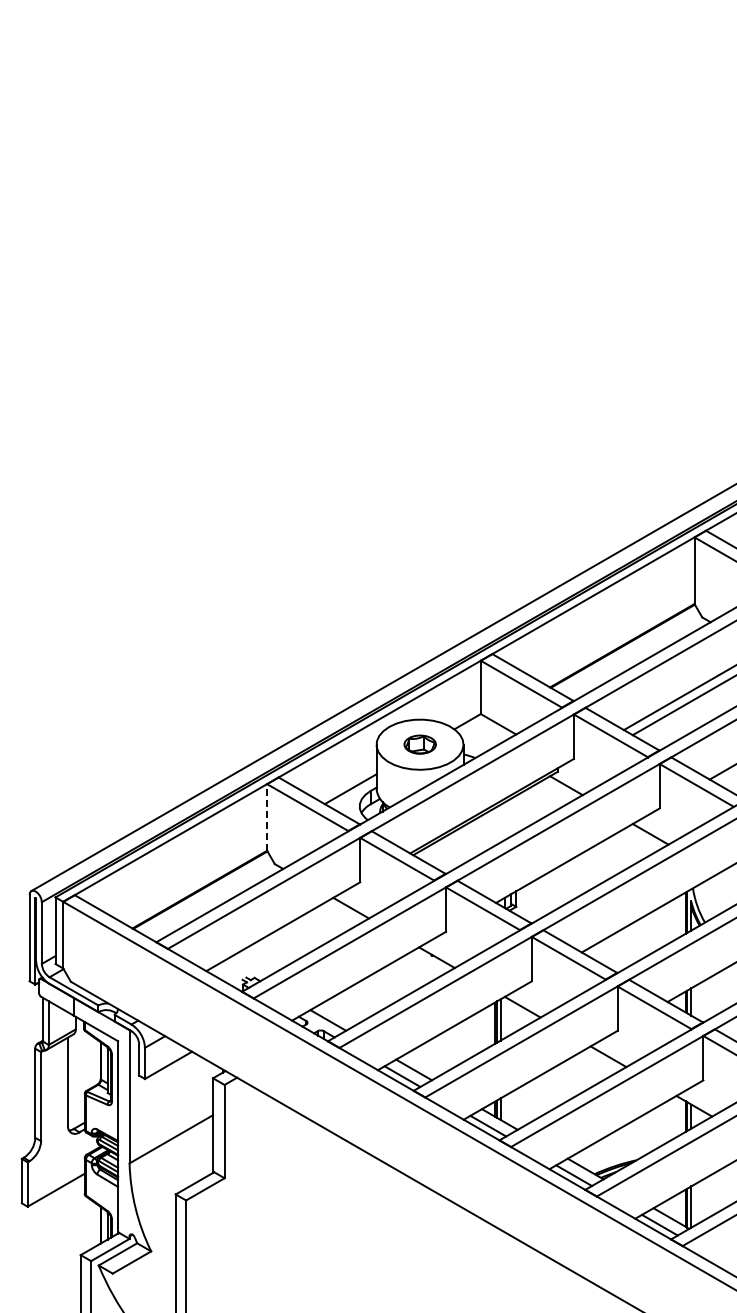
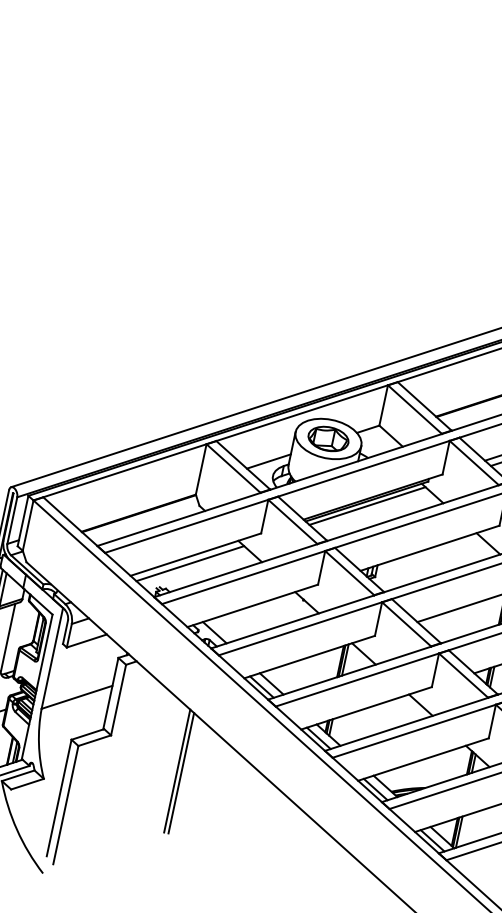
part: (420, 744) -> (328, 438), size x1.67
line: (267, 816) -> (201, 468), dashed -> solid
line: (487, 818) -> (367, 505), added
line: (278, 939) -> (190, 563), added
line: (317, 1205) -> (176, 770), added
line: (323, 1206) -> (181, 772), added

